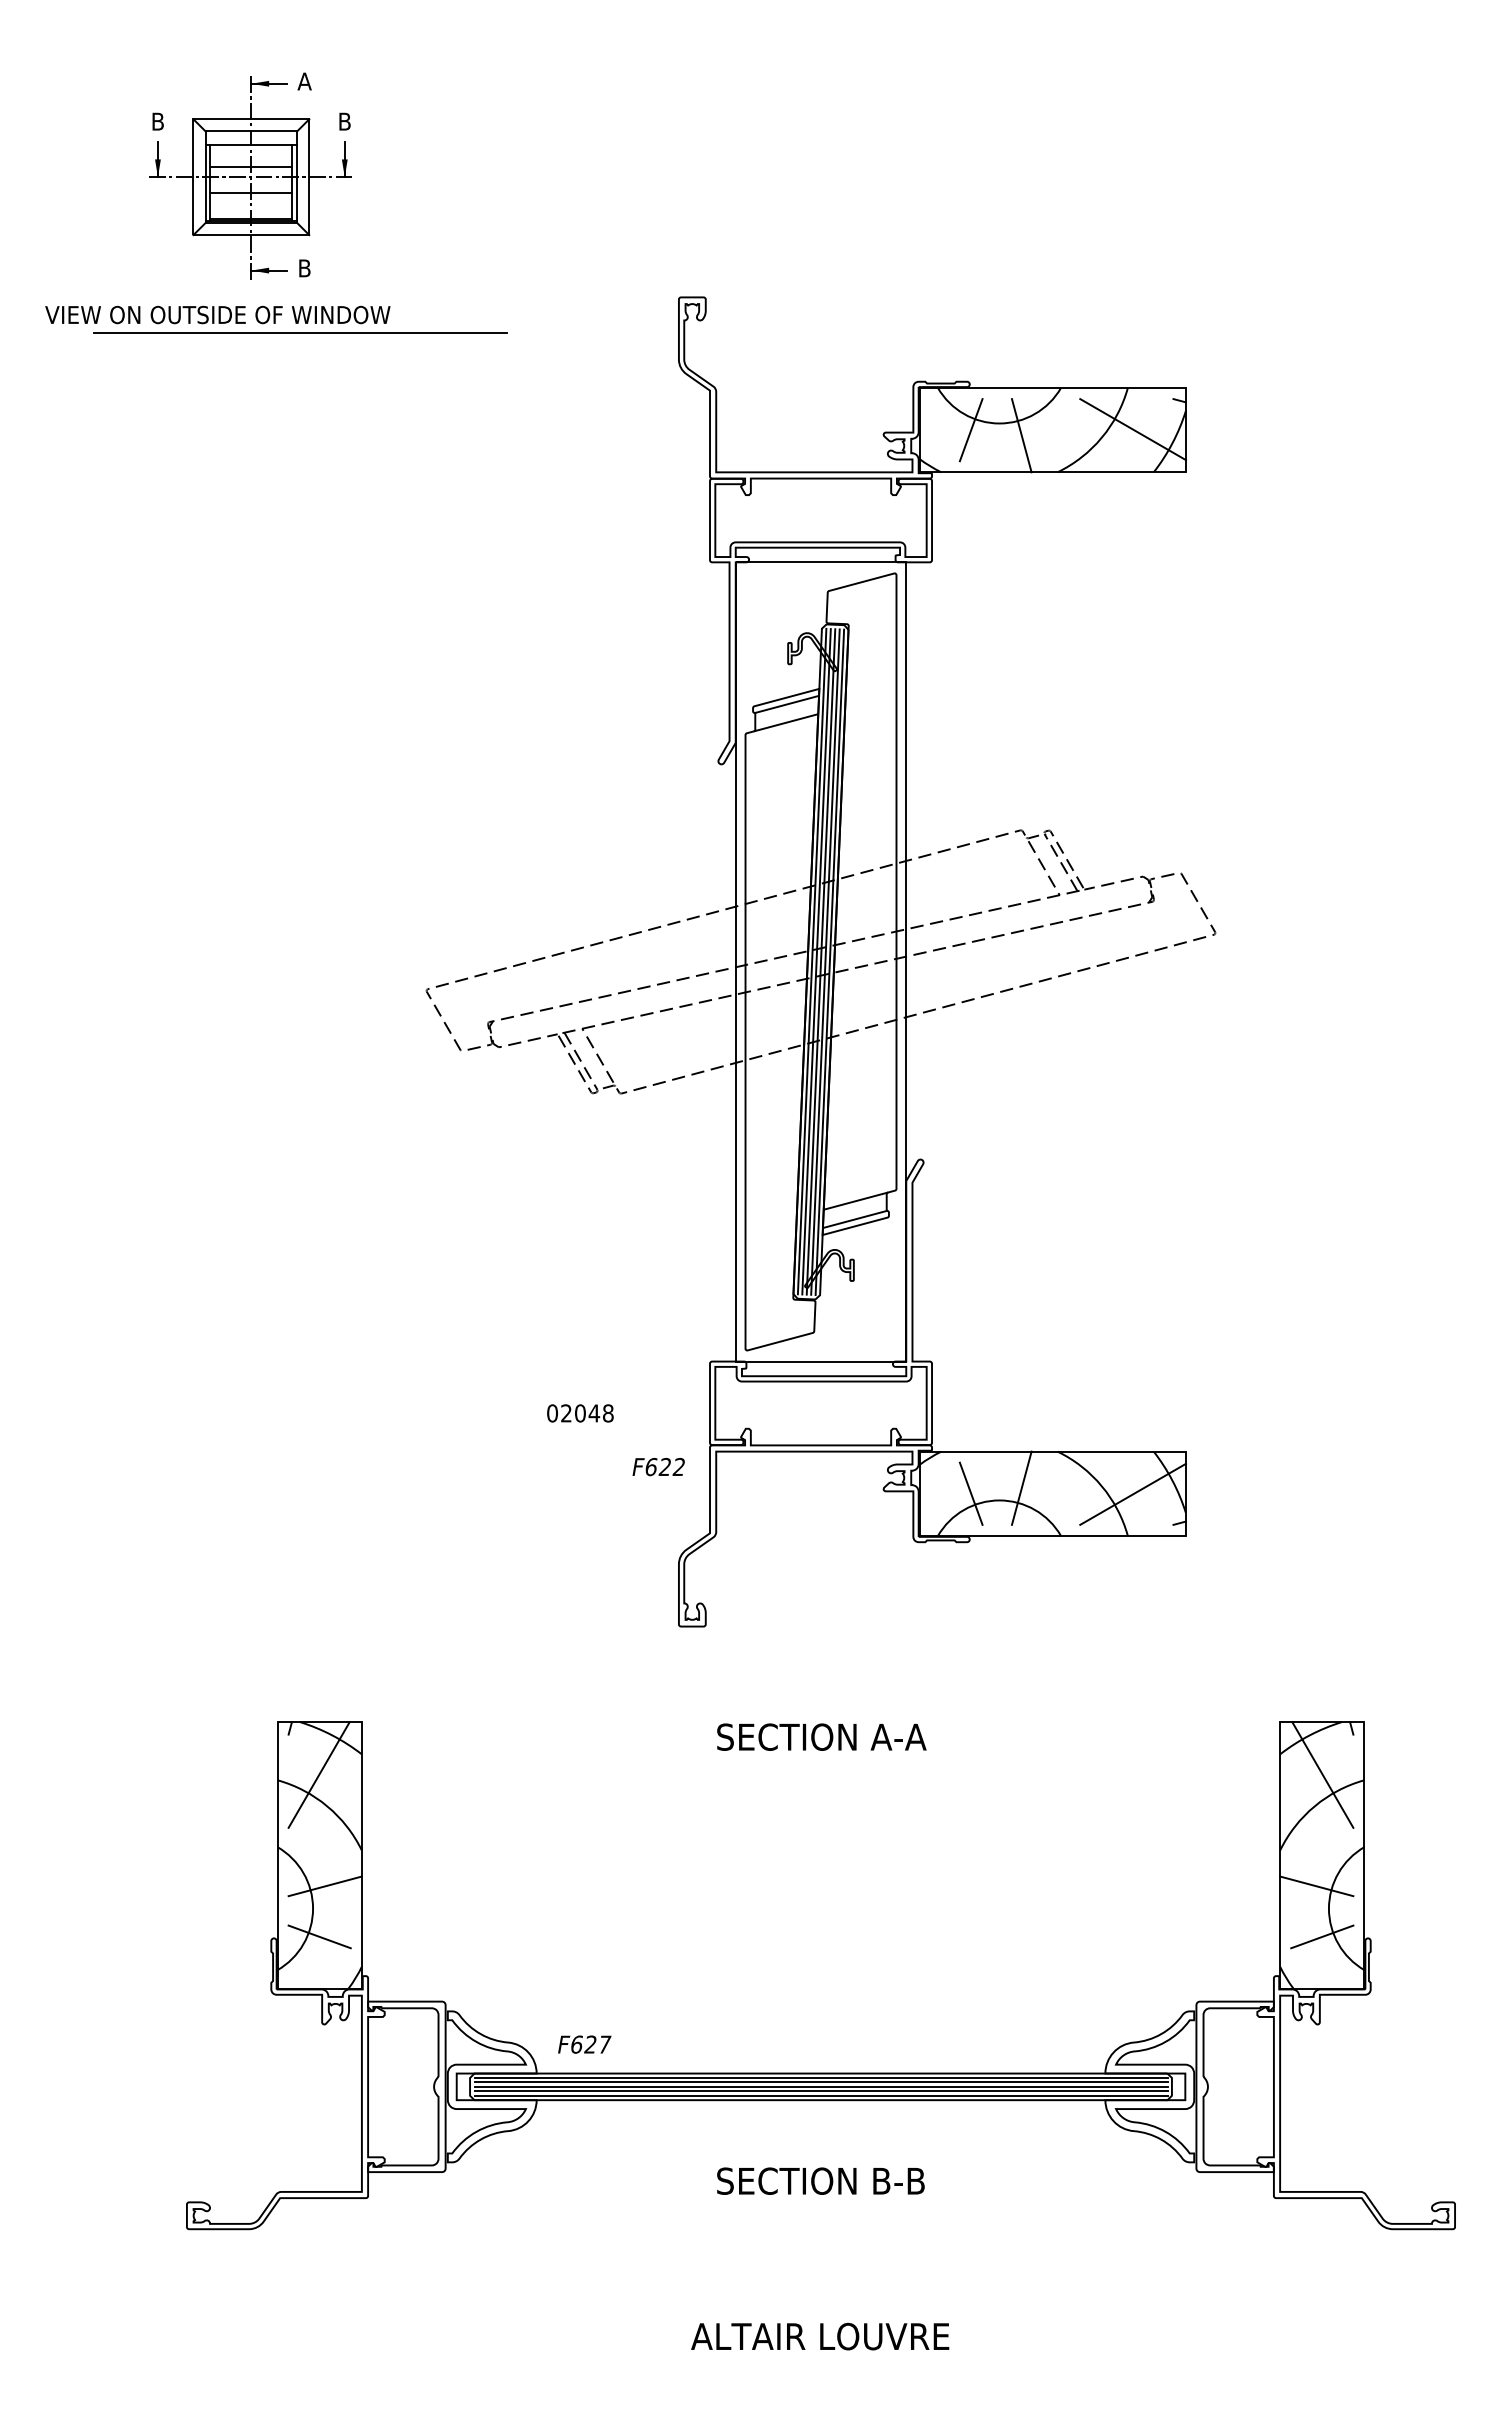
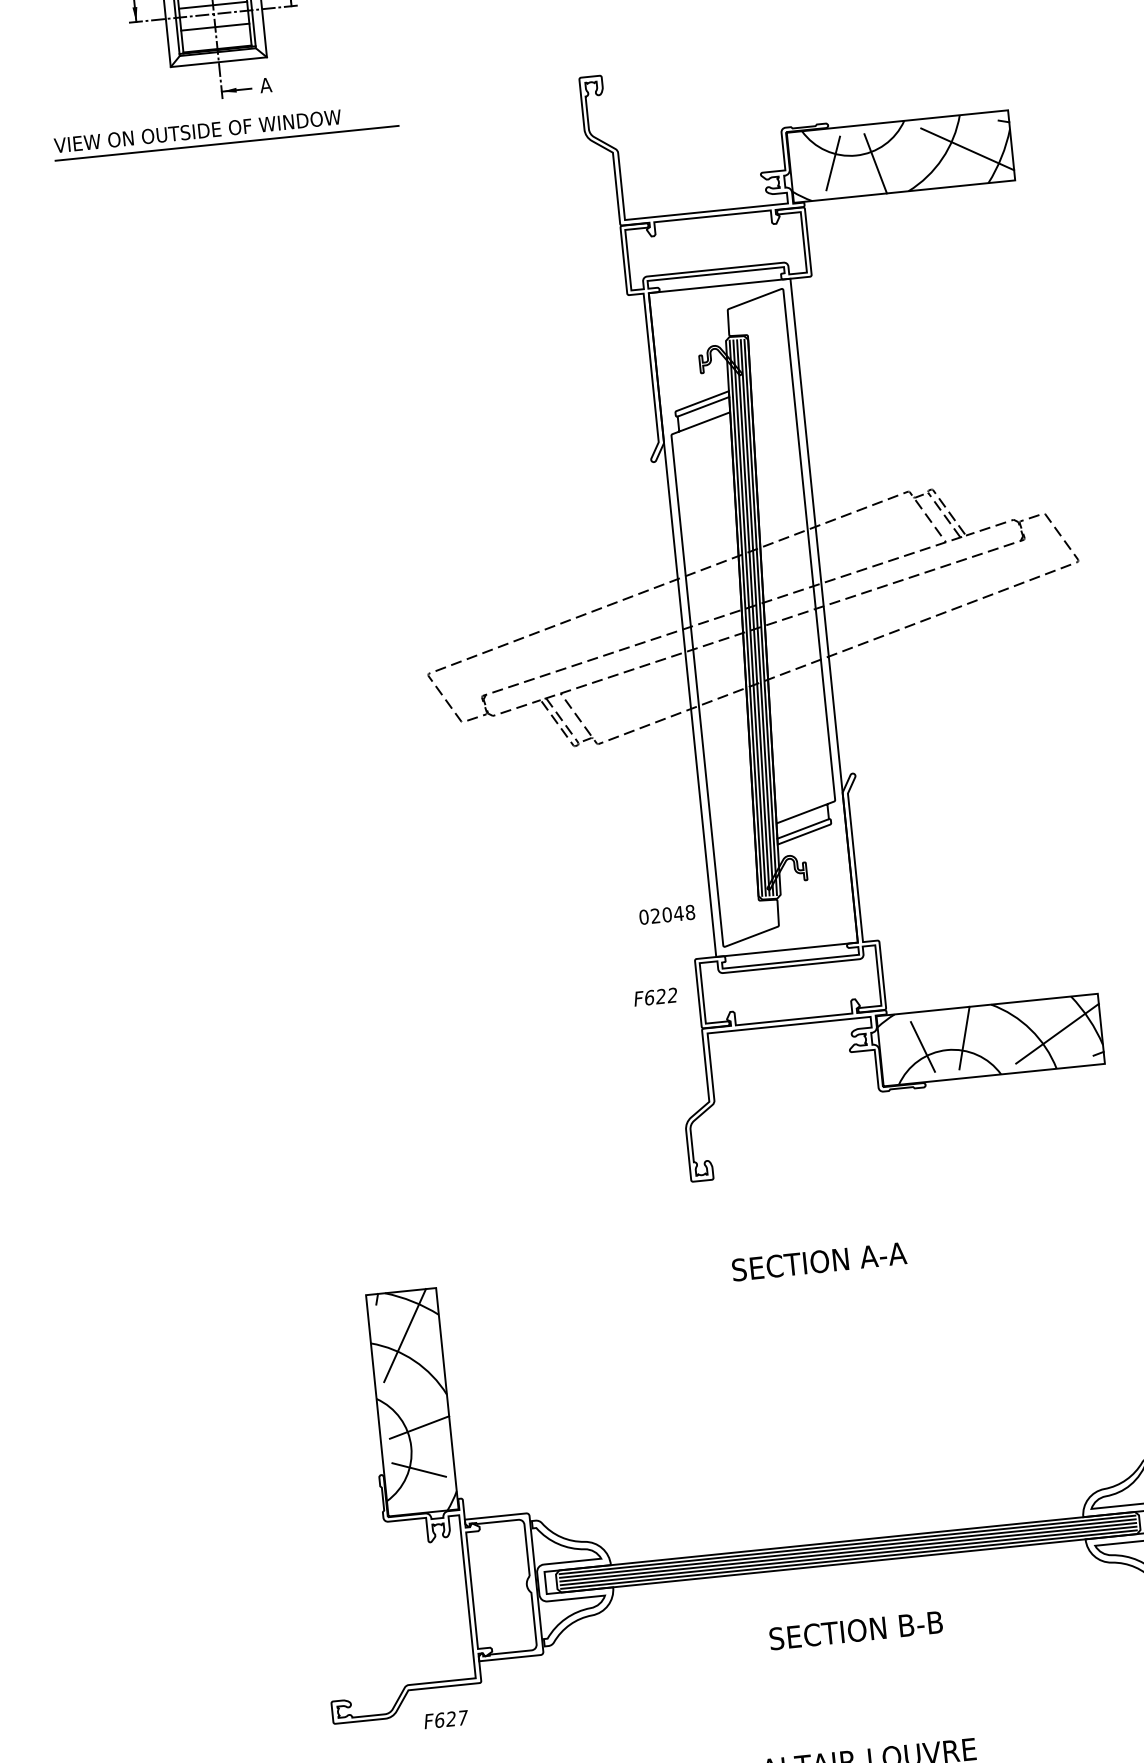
text: (304, 268) -> (265, 85), B -> A
line: (300, 332) -> (227, 143), moved
text: (580, 1413) -> (667, 914), moved
text: (658, 1467) -> (655, 997), moved
text: (584, 2044) -> (446, 1719), moved

